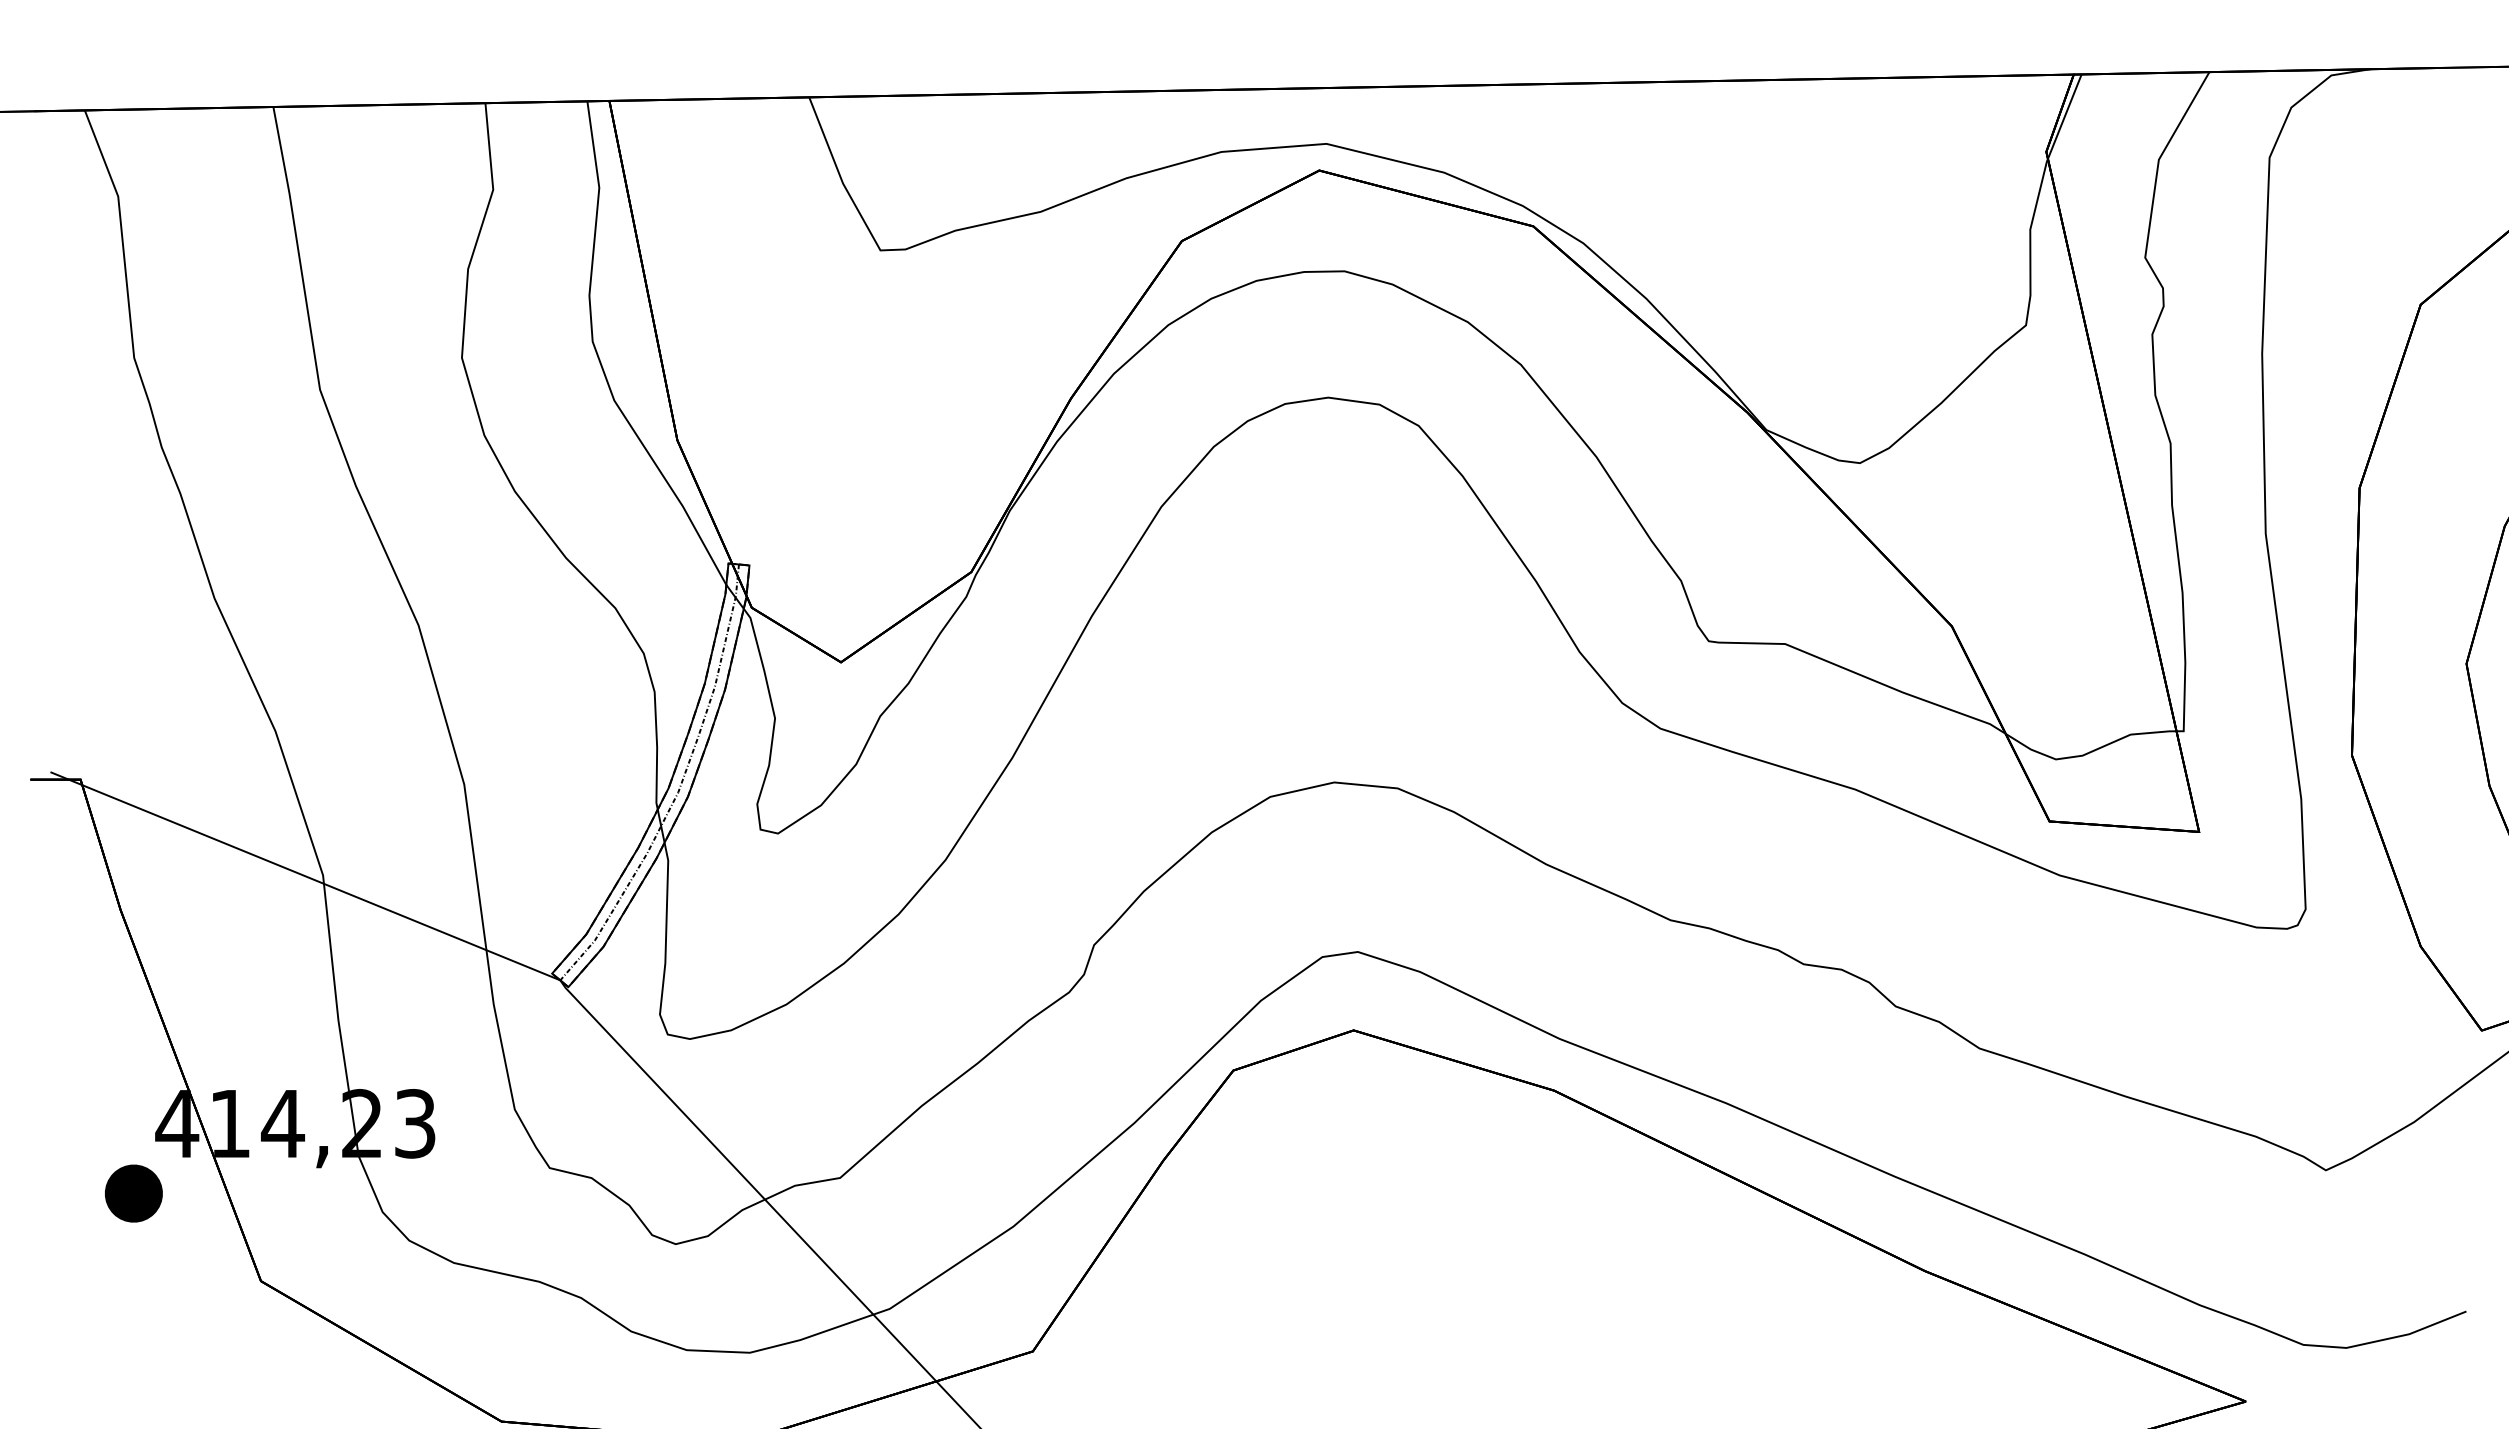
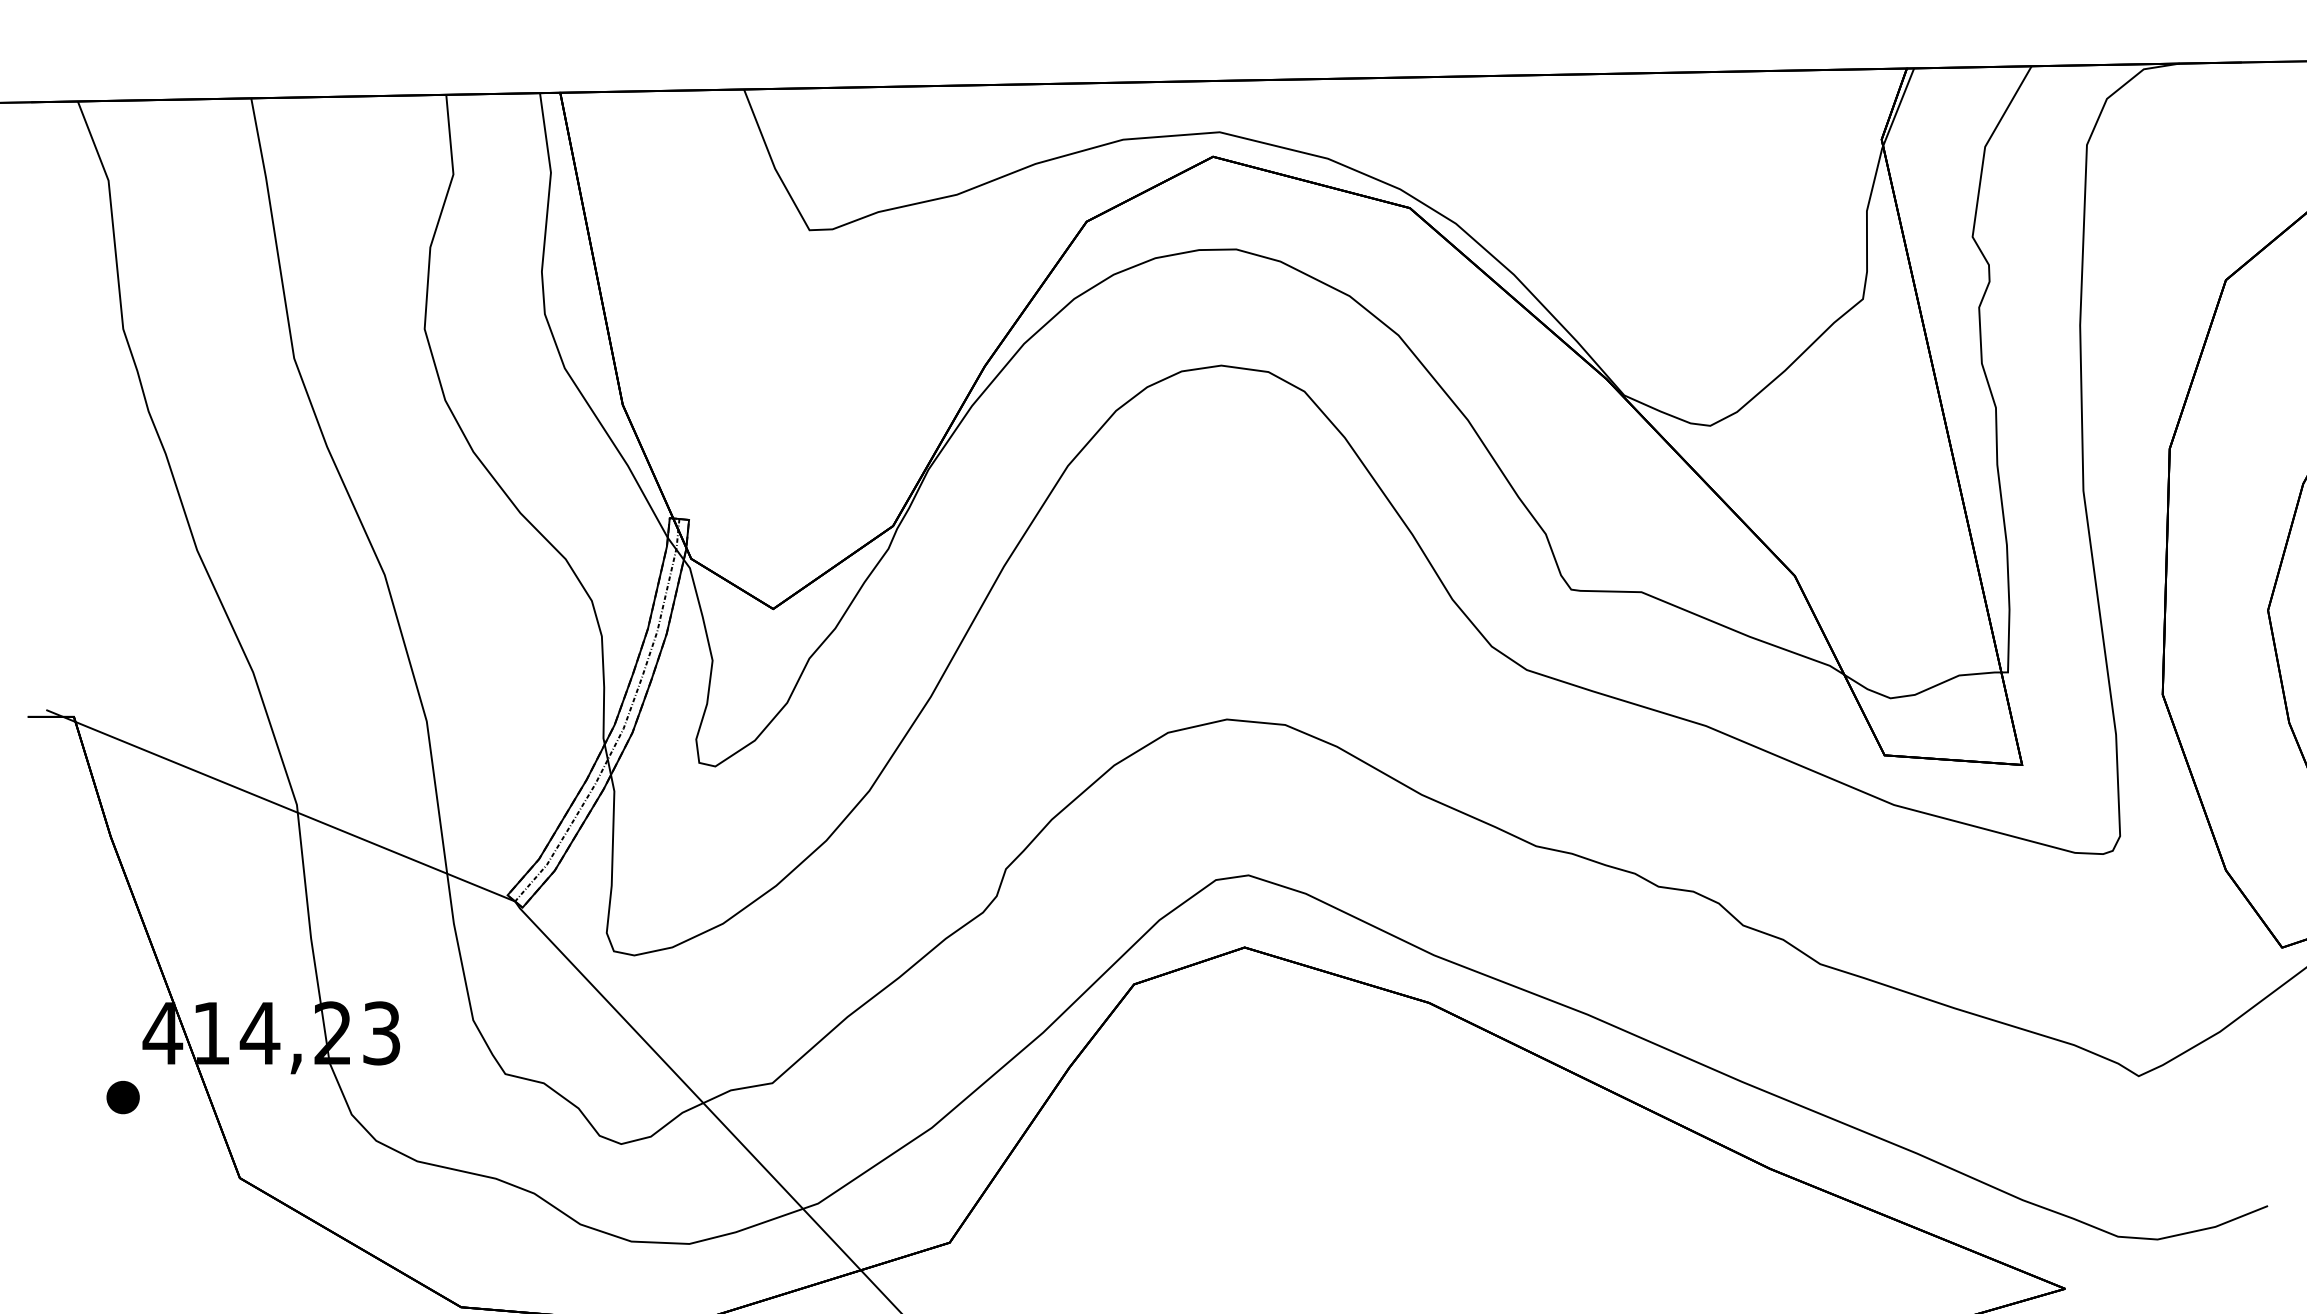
part: (134, 1193) -> (123, 1097), size x0.62

